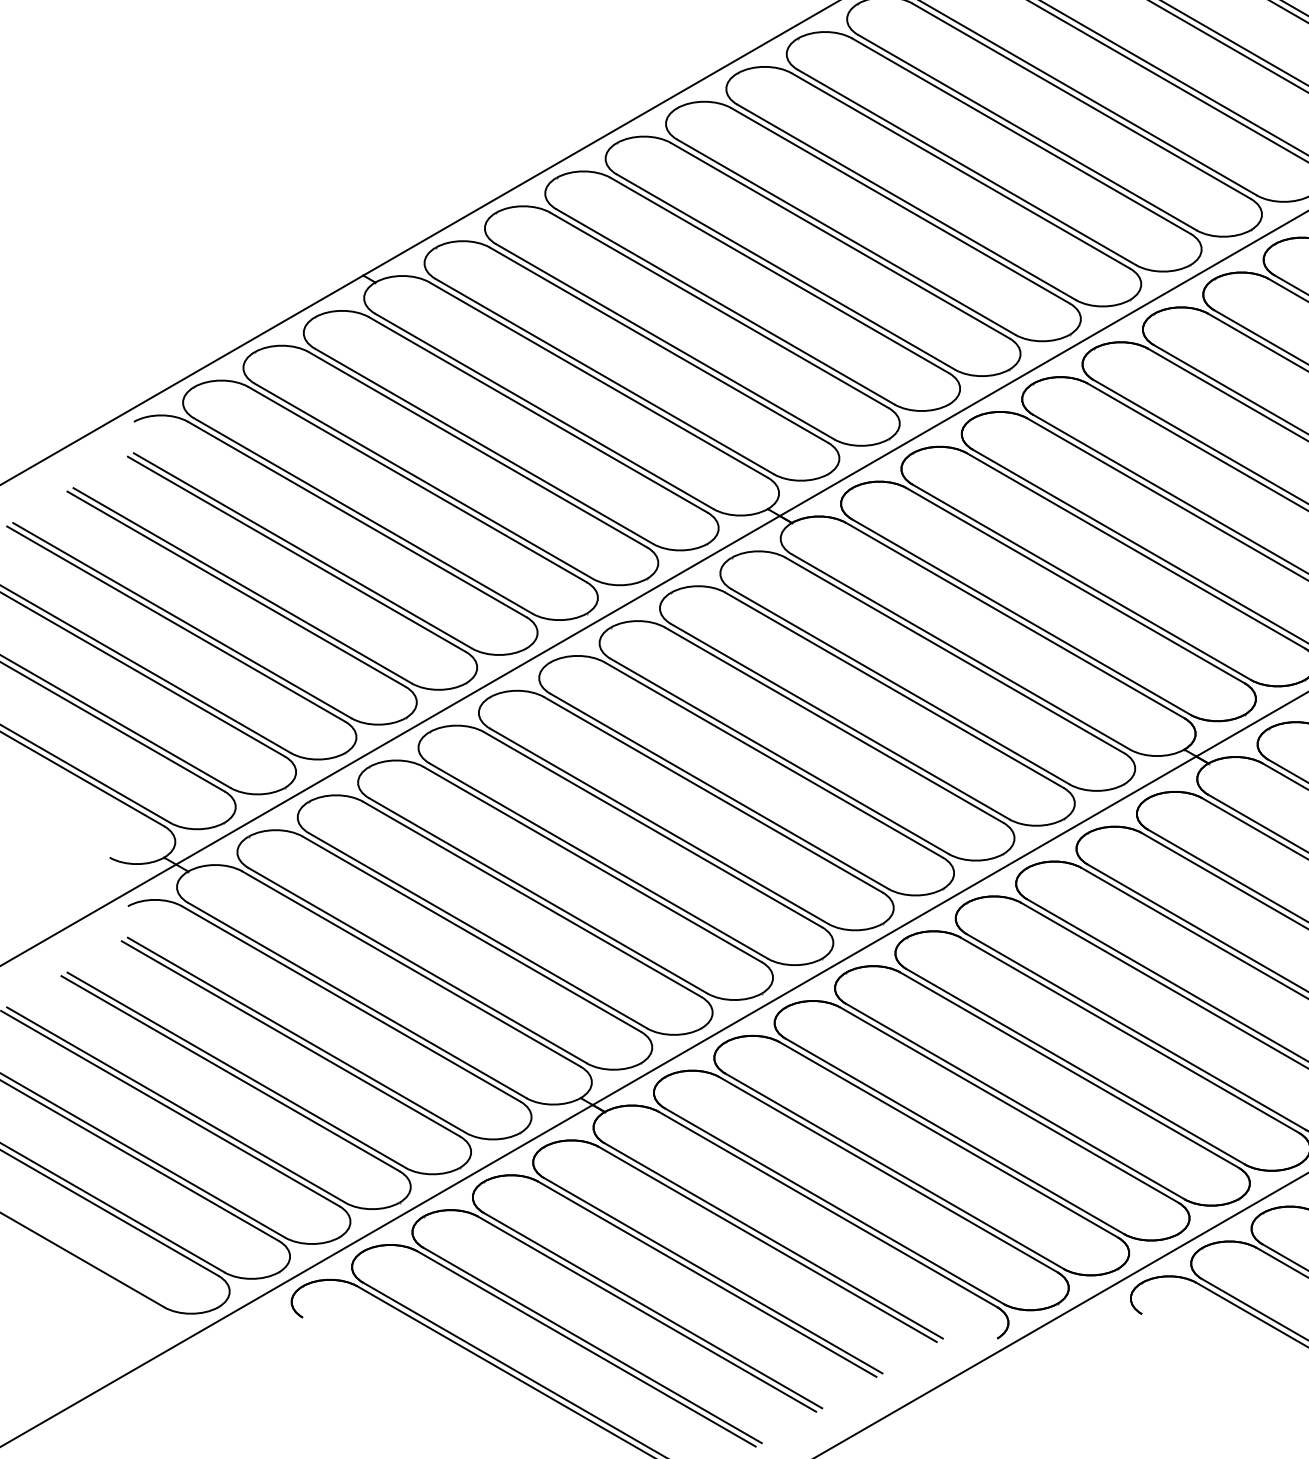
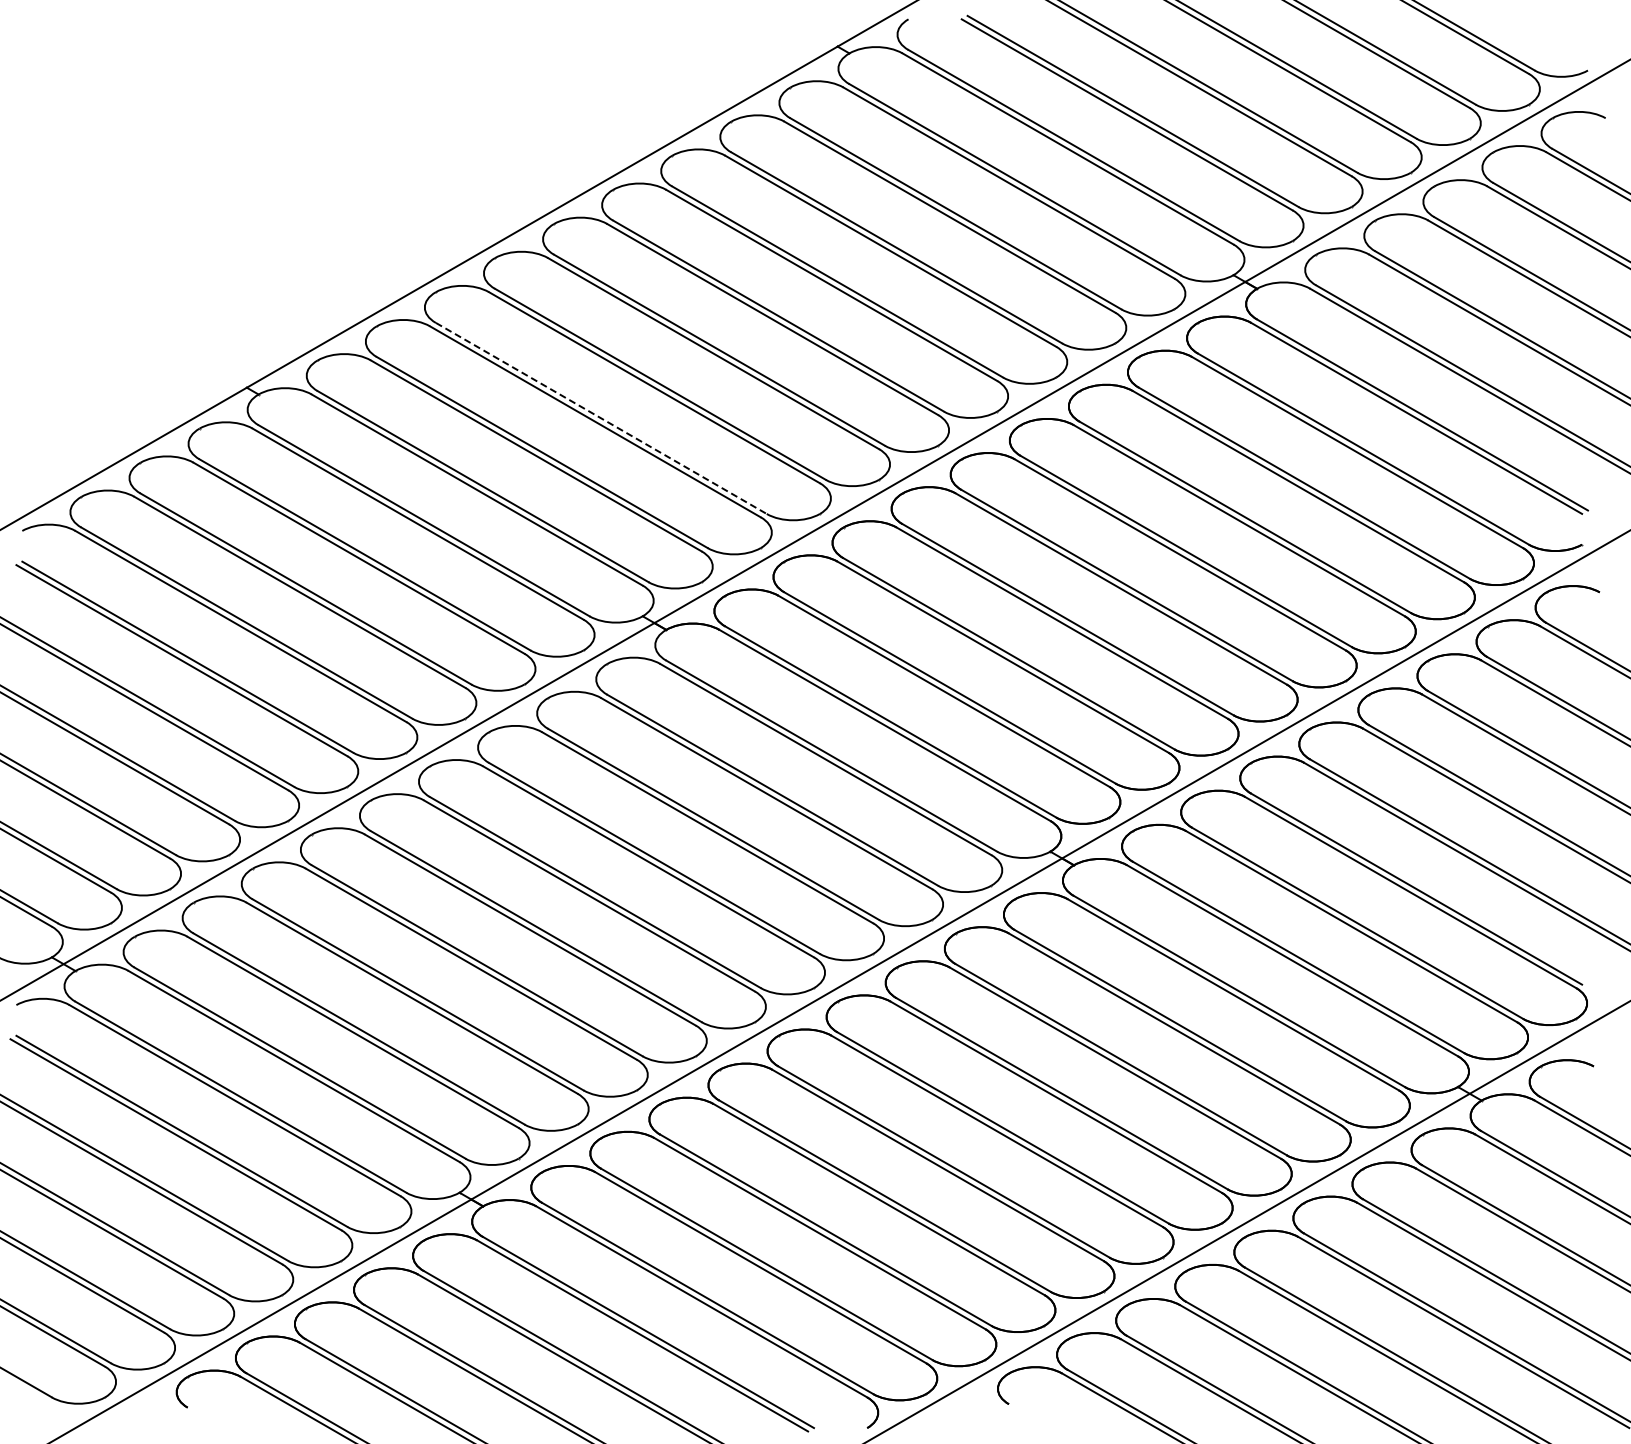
line: (725, 306) -> (601, 418), solid -> dashed

